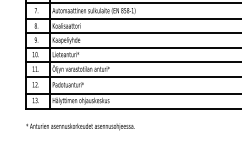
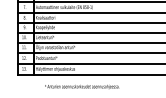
text: (80, 126) -> (82, 86), moved

